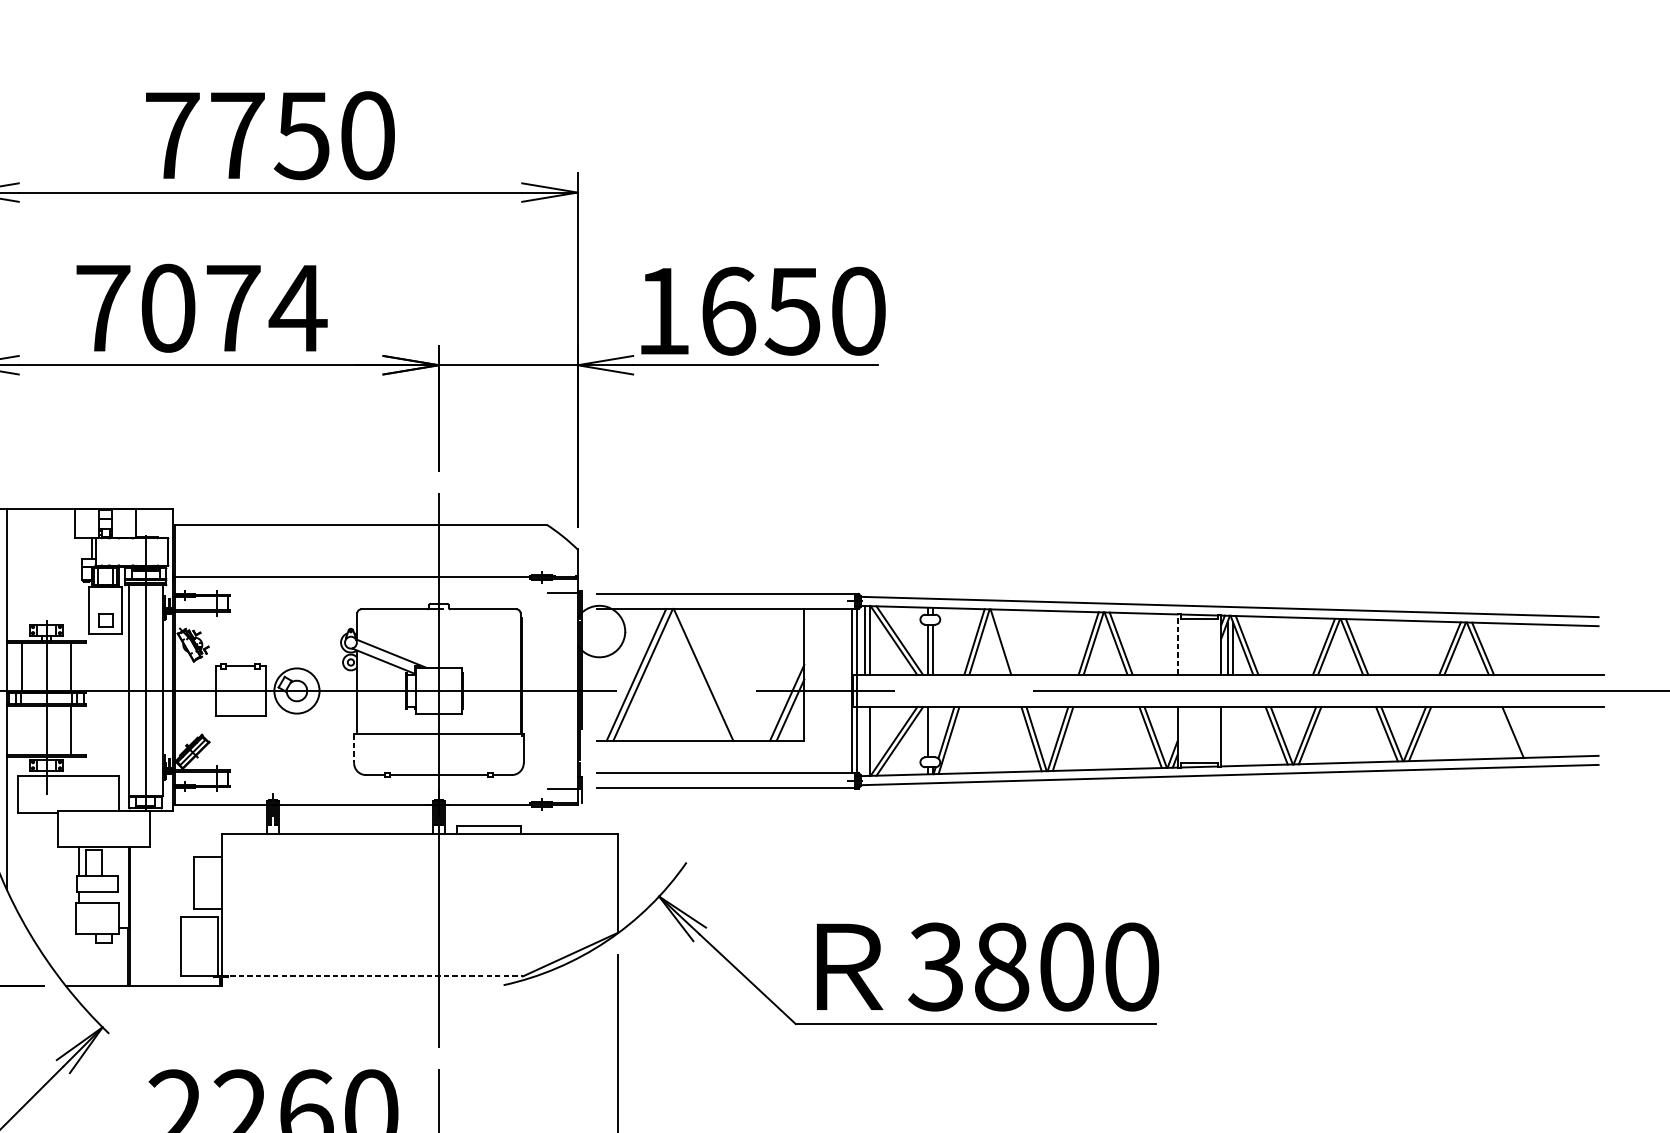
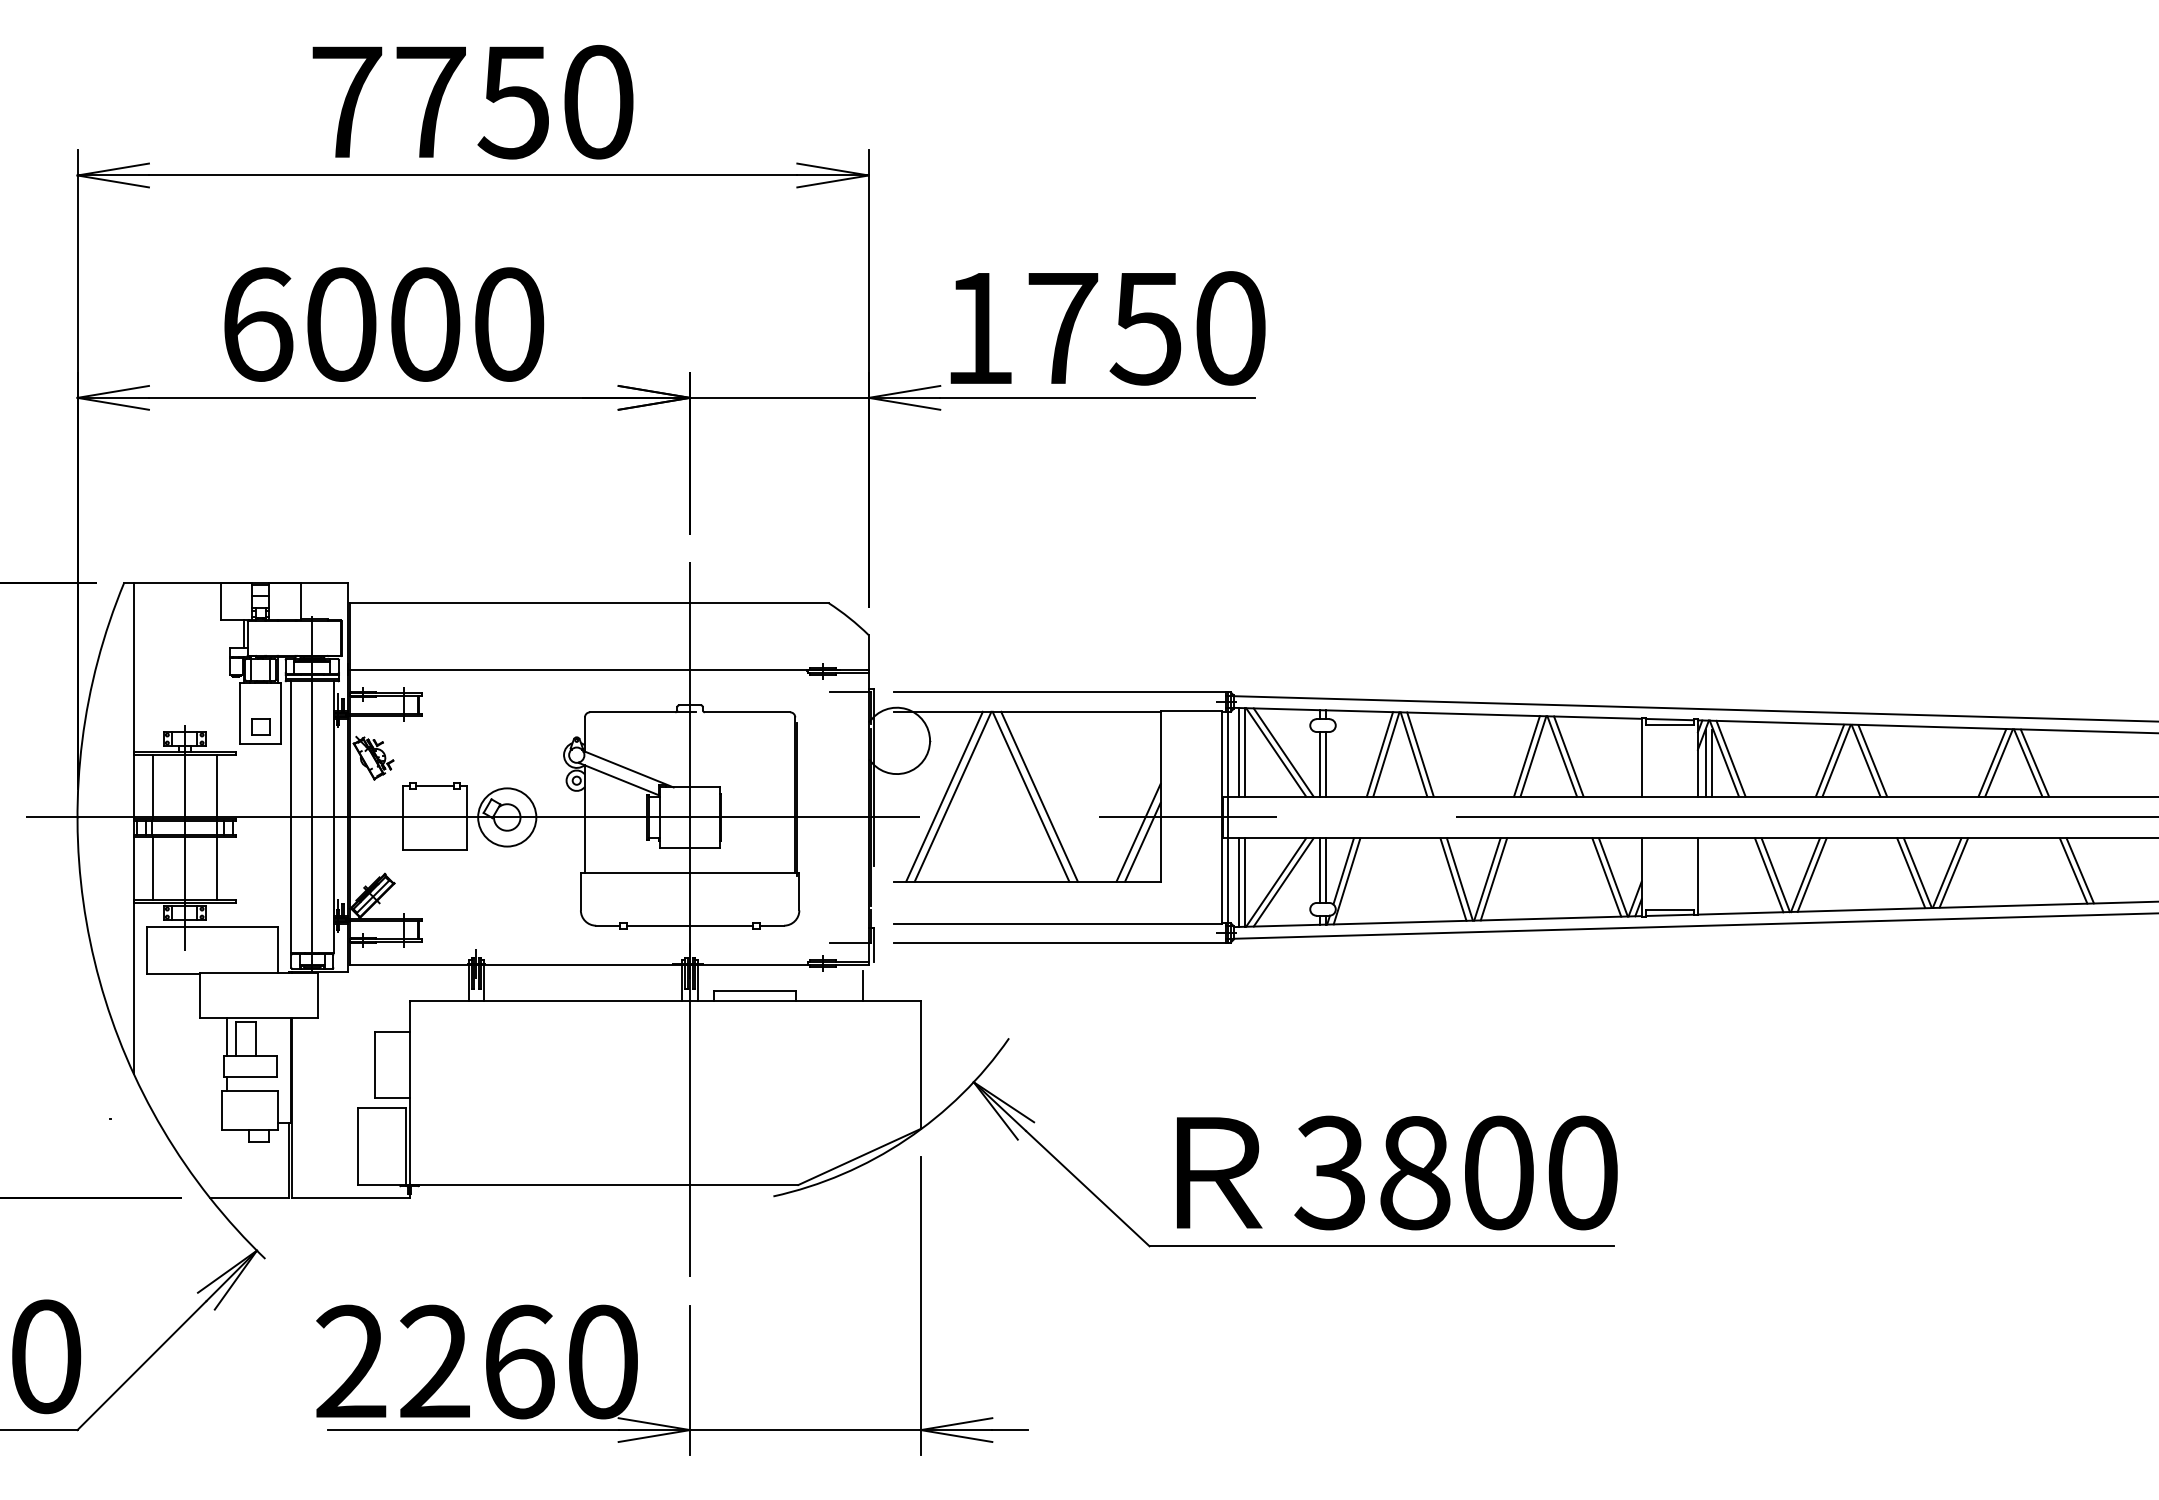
text: (201, 308) -> (384, 324), 7074 -> 6000
text: (728, 311) -> (1063, 328), 1650 -> 1750
line: (1006, 642) -> (1420, 754), added
line: (1177, 643) -> (1641, 756), dashed -> solid
line: (710, 674) -> (1039, 796), added
line: (21, 730) -> (152, 868), added
line: (933, 732) -> (1326, 870), added
line: (1517, 732) -> (2079, 870), added
line: (864, 741) -> (1238, 882), added
line: (353, 748) -> (580, 891), dashed -> solid
line: (573, 821) -> (863, 985), added
line: (372, 976) -> (604, 1185), dashed -> solid

